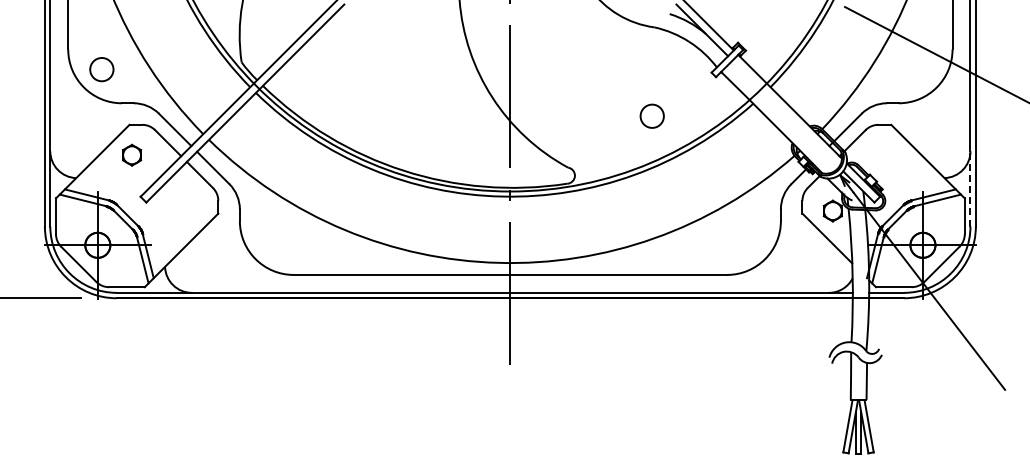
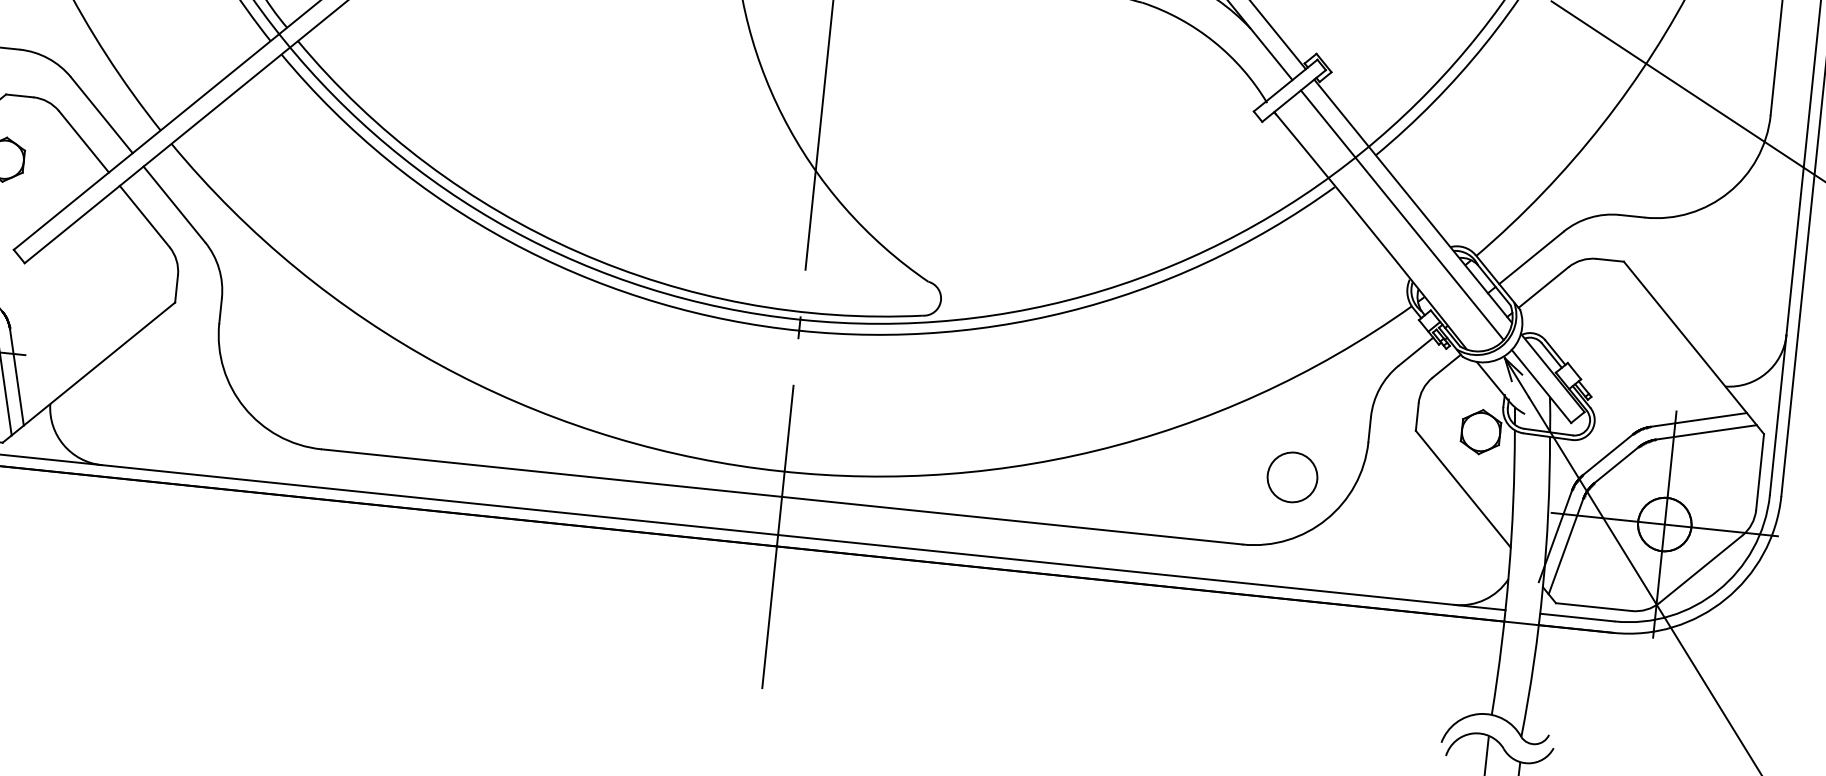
line: (785, 113) -> (1401, 214), added
circle: (651, 115) -> (1291, 475), moved
line: (970, 188) -> (1778, 414), dashed -> solid

